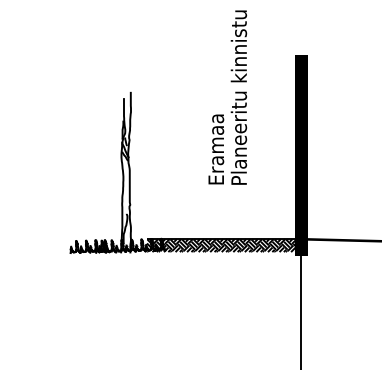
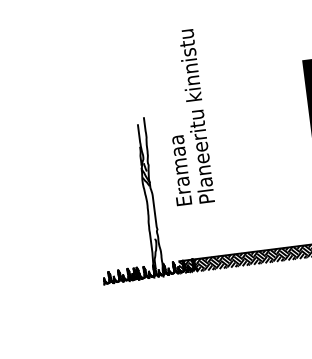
text: (227, 97) -> (184, 117), moved

